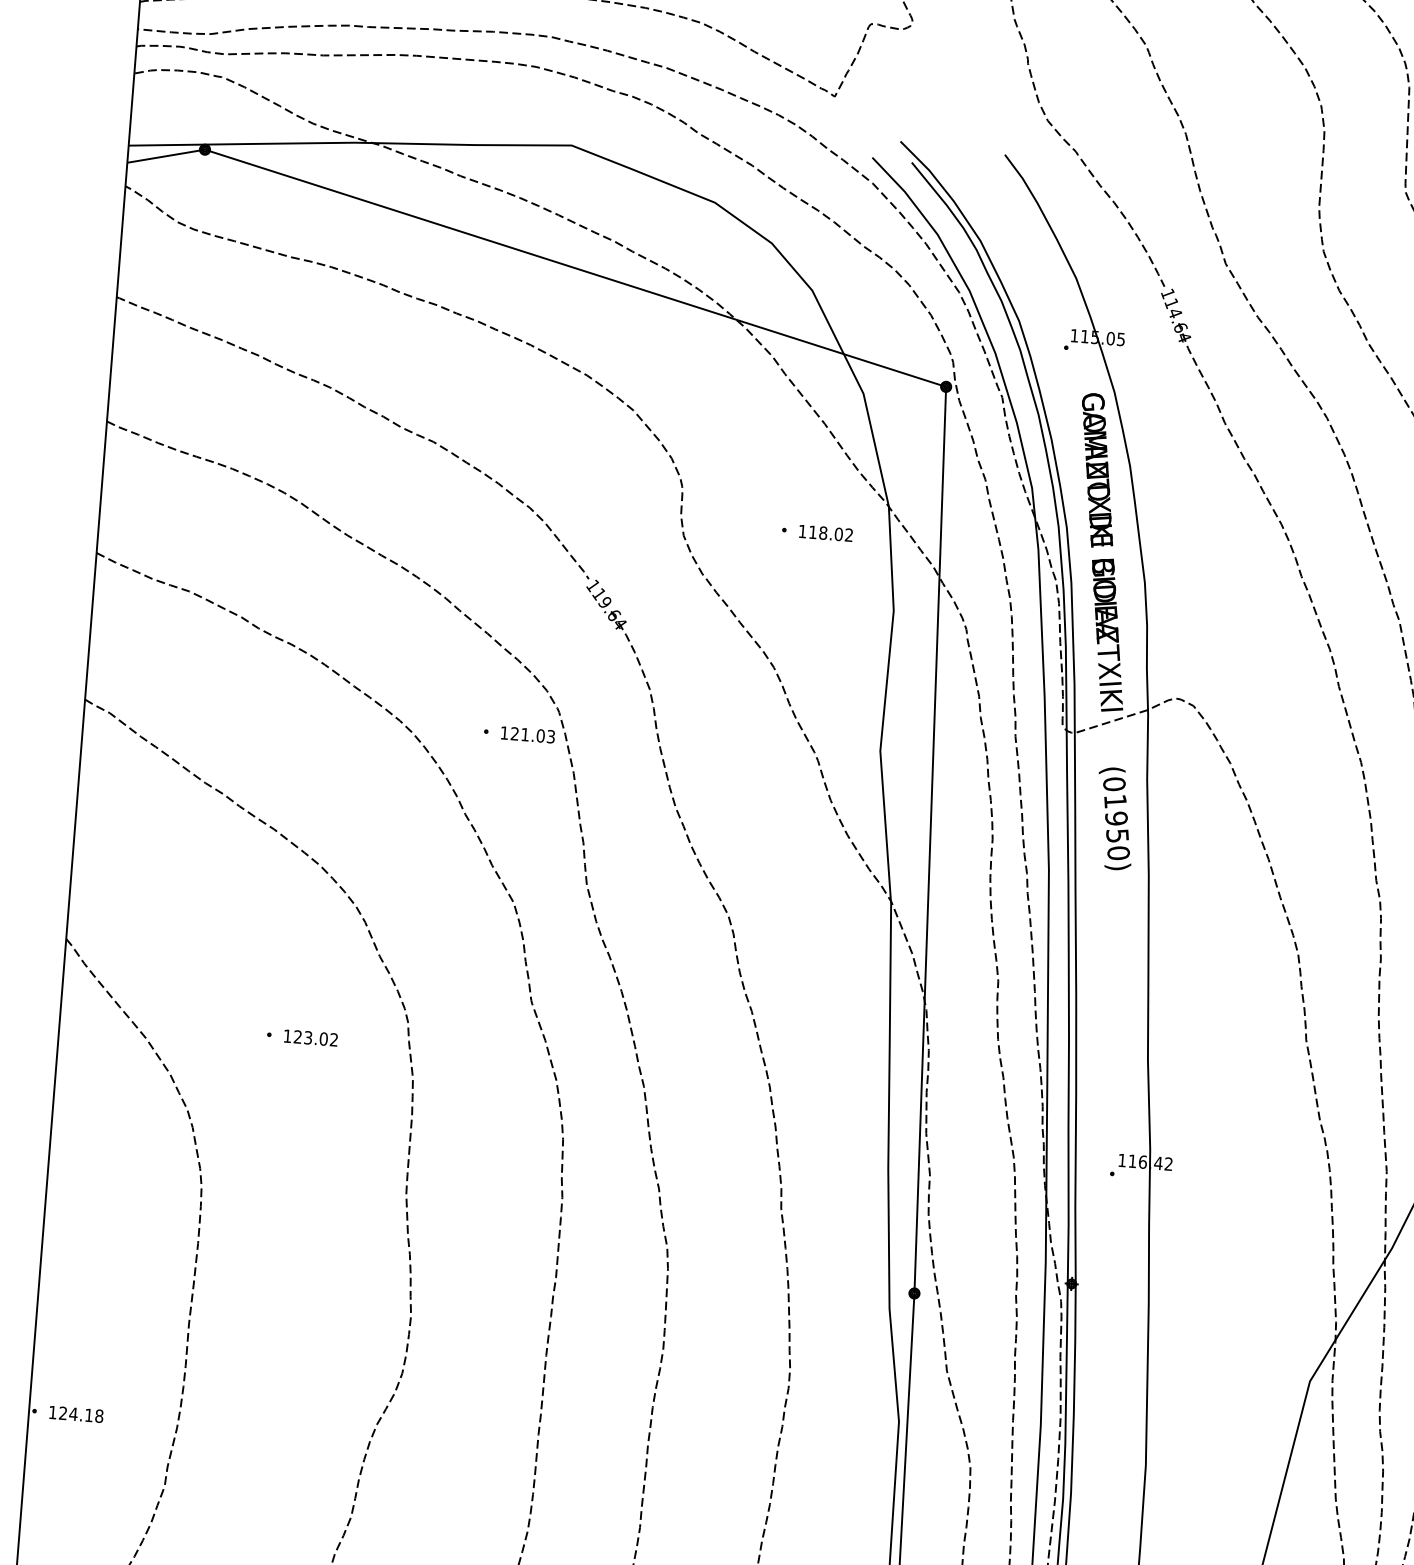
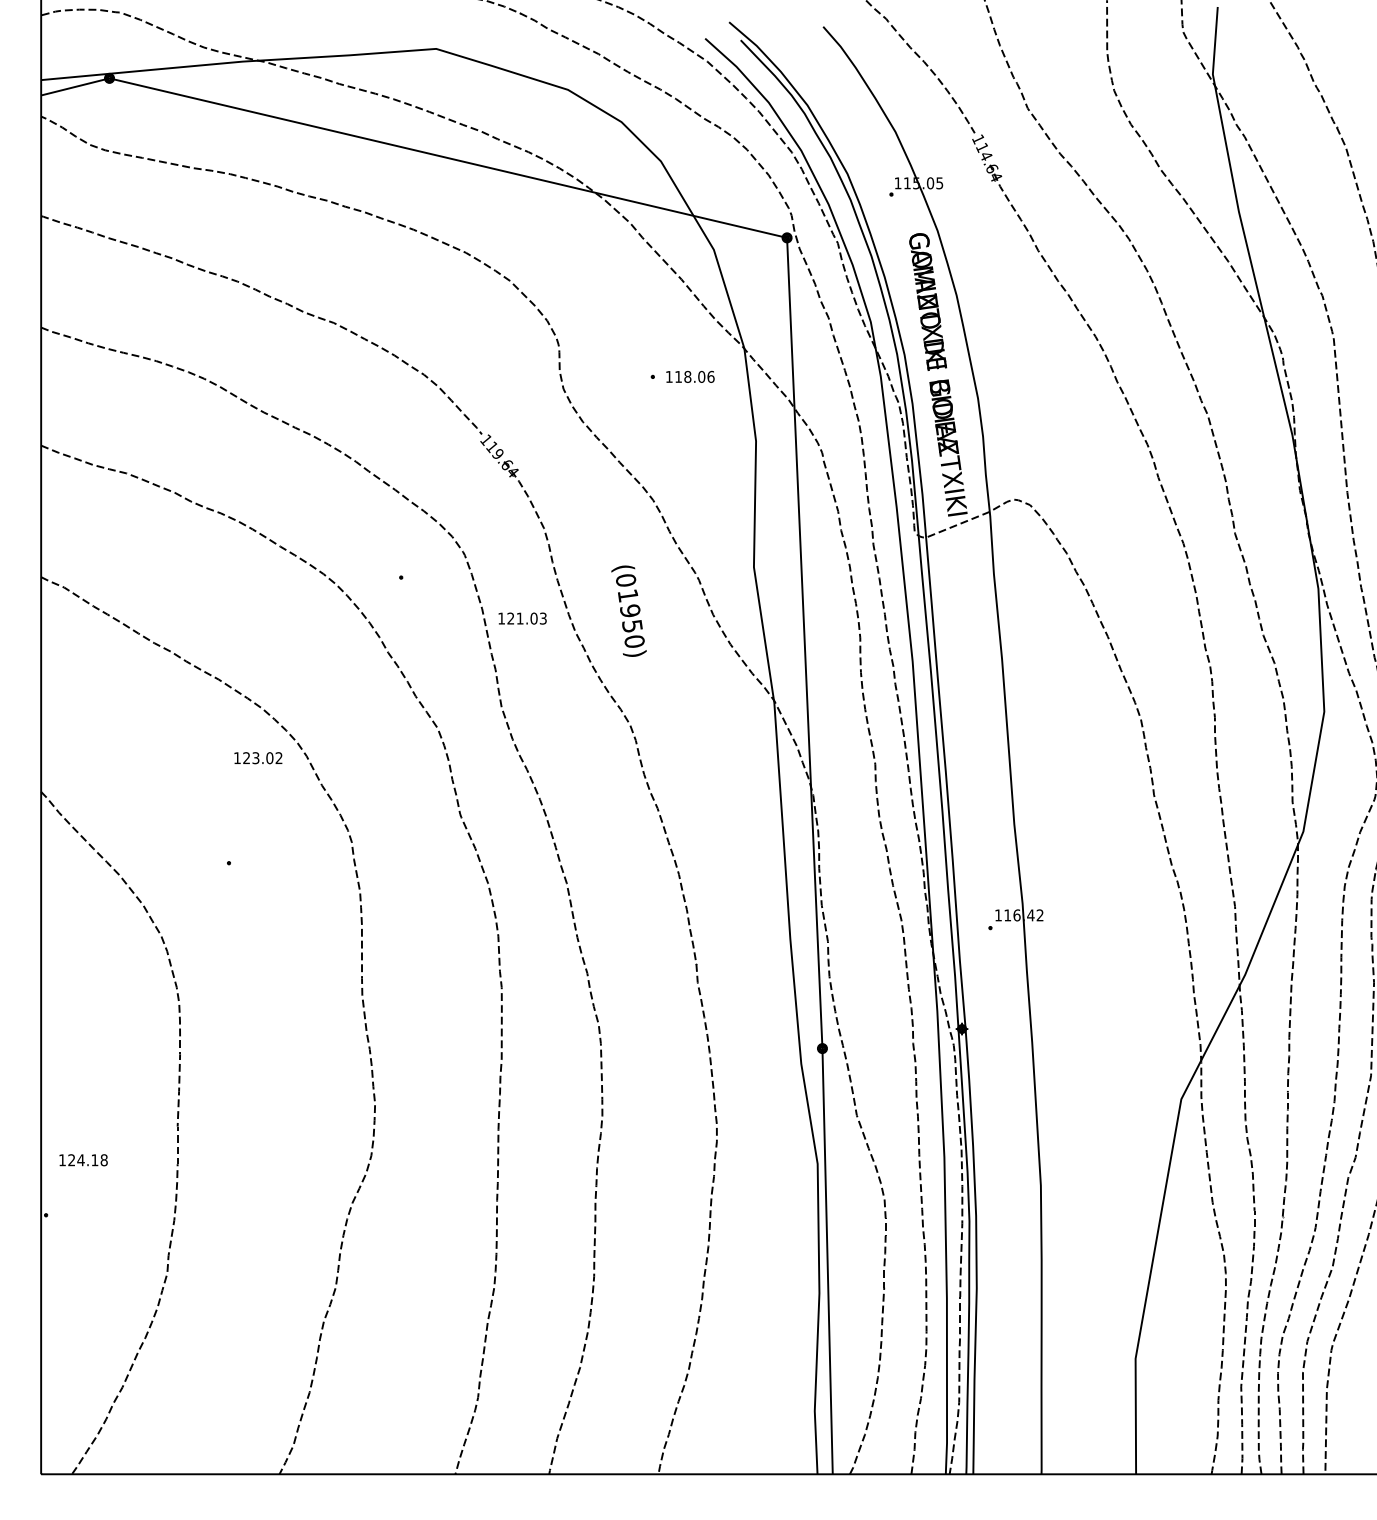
text: (848, 534) -> (710, 376), 118.02 -> 118.06
text: (527, 734) -> (522, 618), moved
text: (1114, 817) -> (628, 610), moved
text: (311, 1038) -> (258, 758), moved
text: (76, 1414) -> (83, 1160), moved

